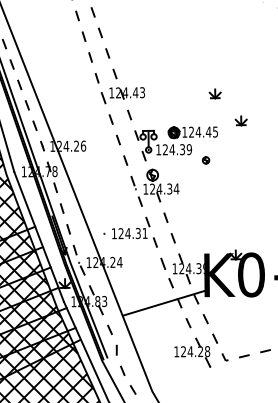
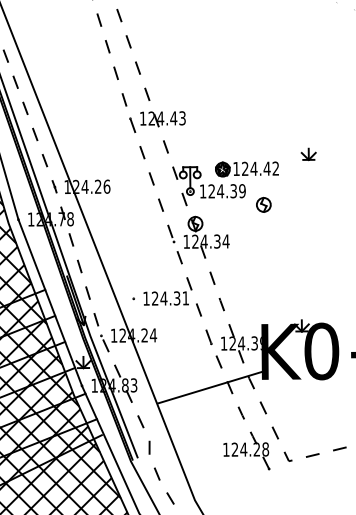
part: (214, 93) -> (274, 119), removed
text: (215, 131) -> (275, 167), 124.45 -> 124.42
part: (205, 160) -> (263, 205), size x1.67

